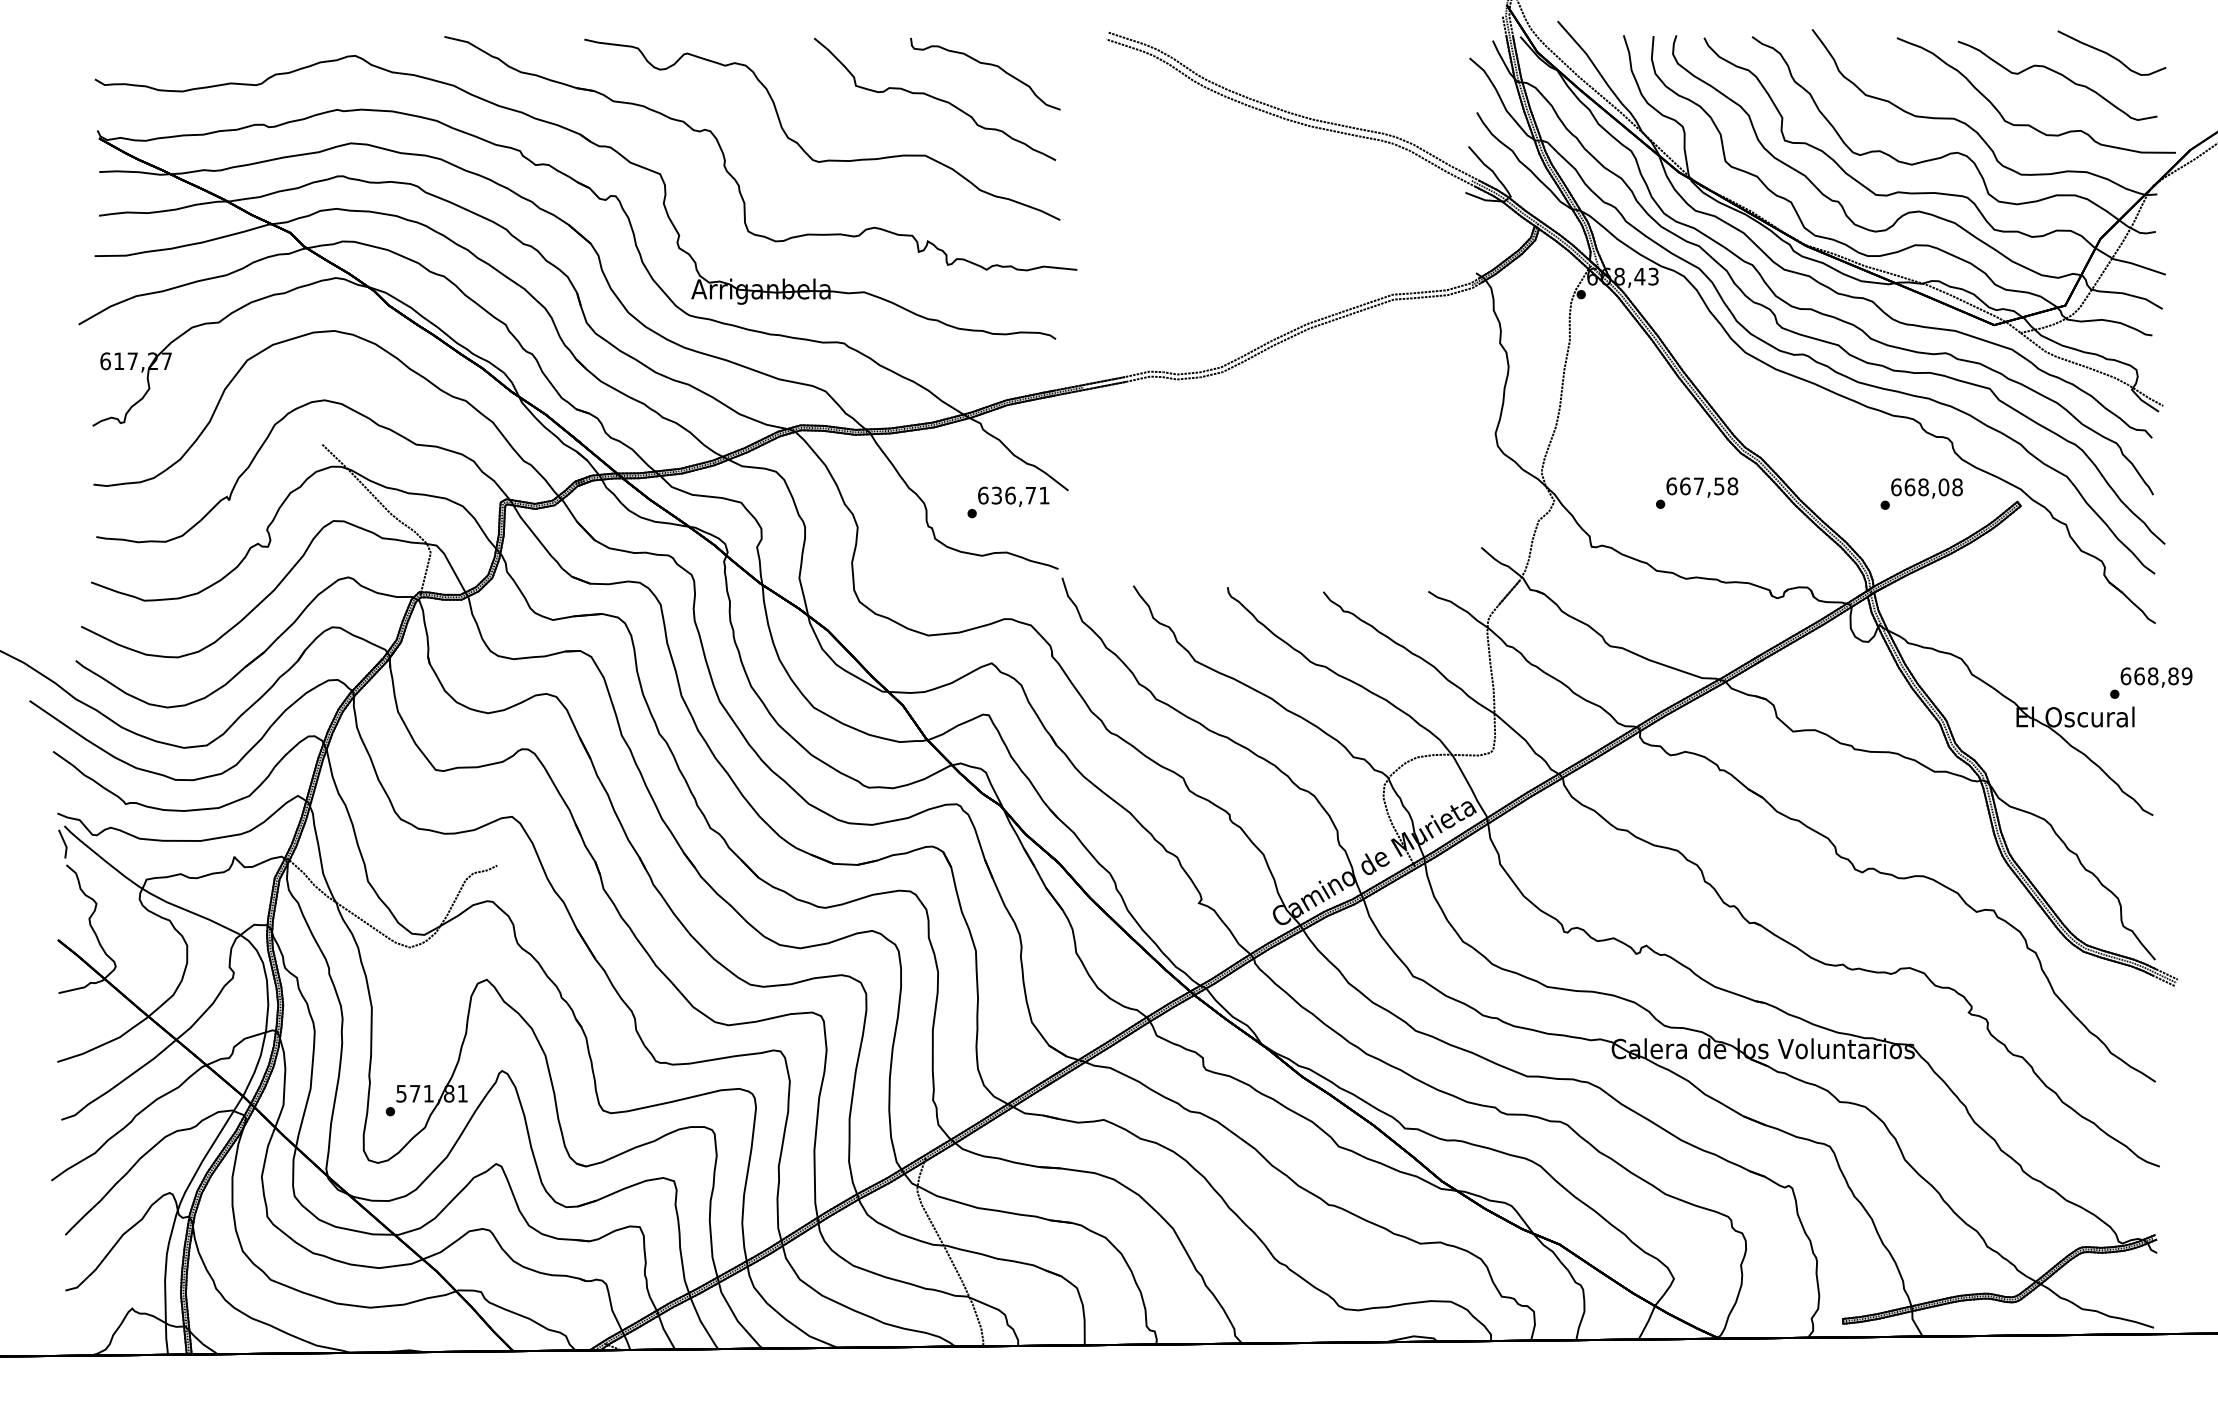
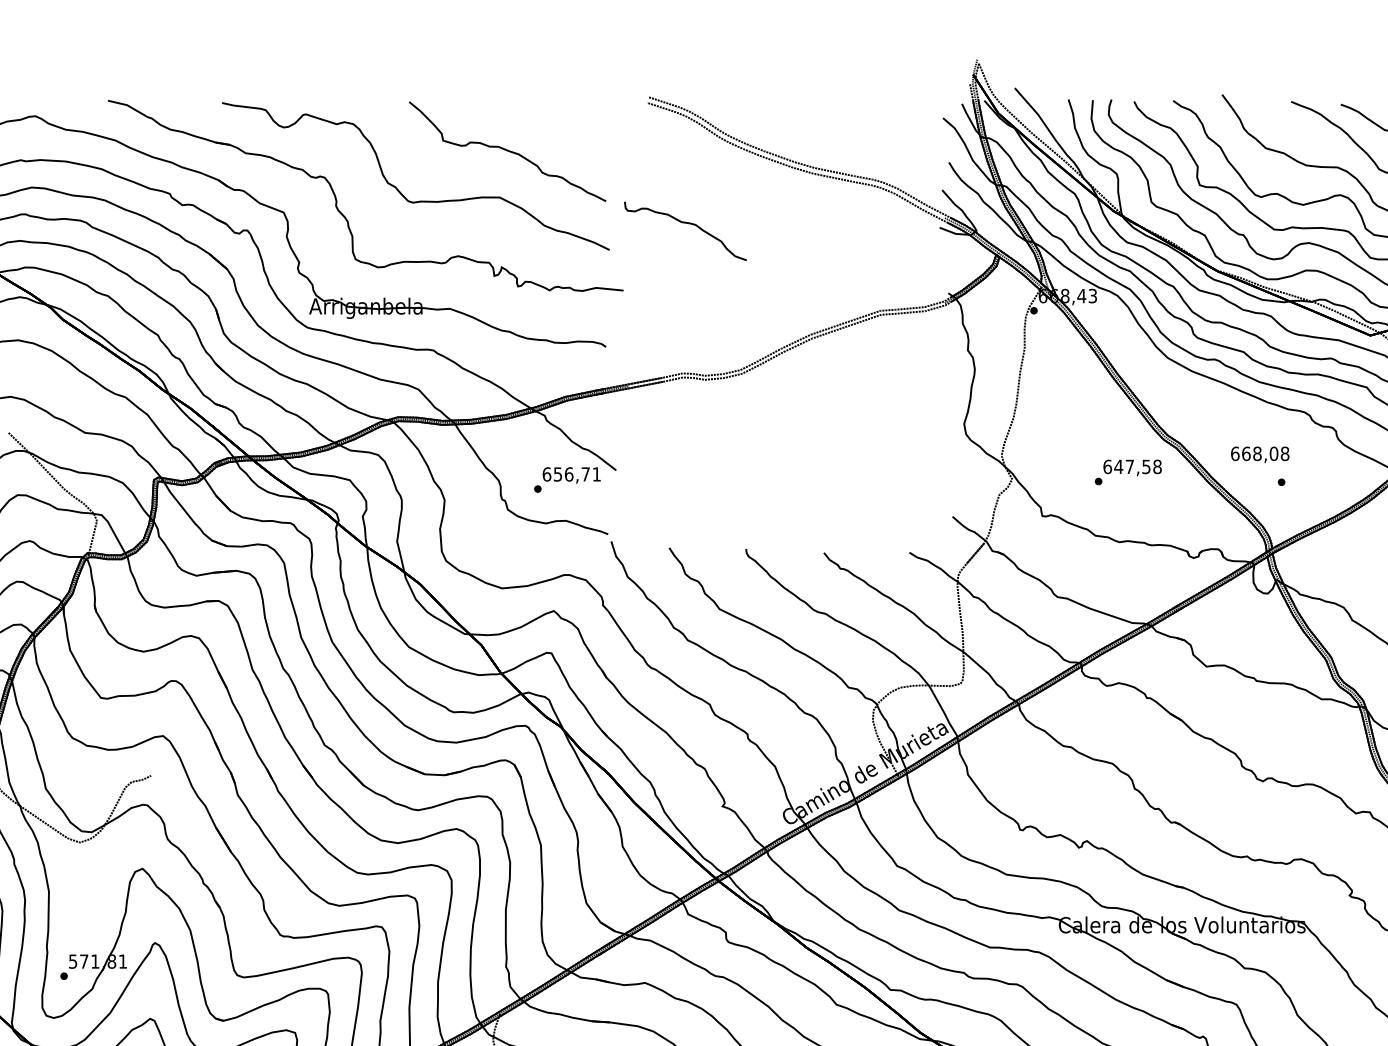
curve: (989, 65) -> (688, 224), moved
text: (1684, 486) -> (1118, 467), 667,58 -> 647,58
text: (1926, 488) -> (1259, 454), moved
text: (996, 494) -> (557, 473), 636,71 -> 656,71

